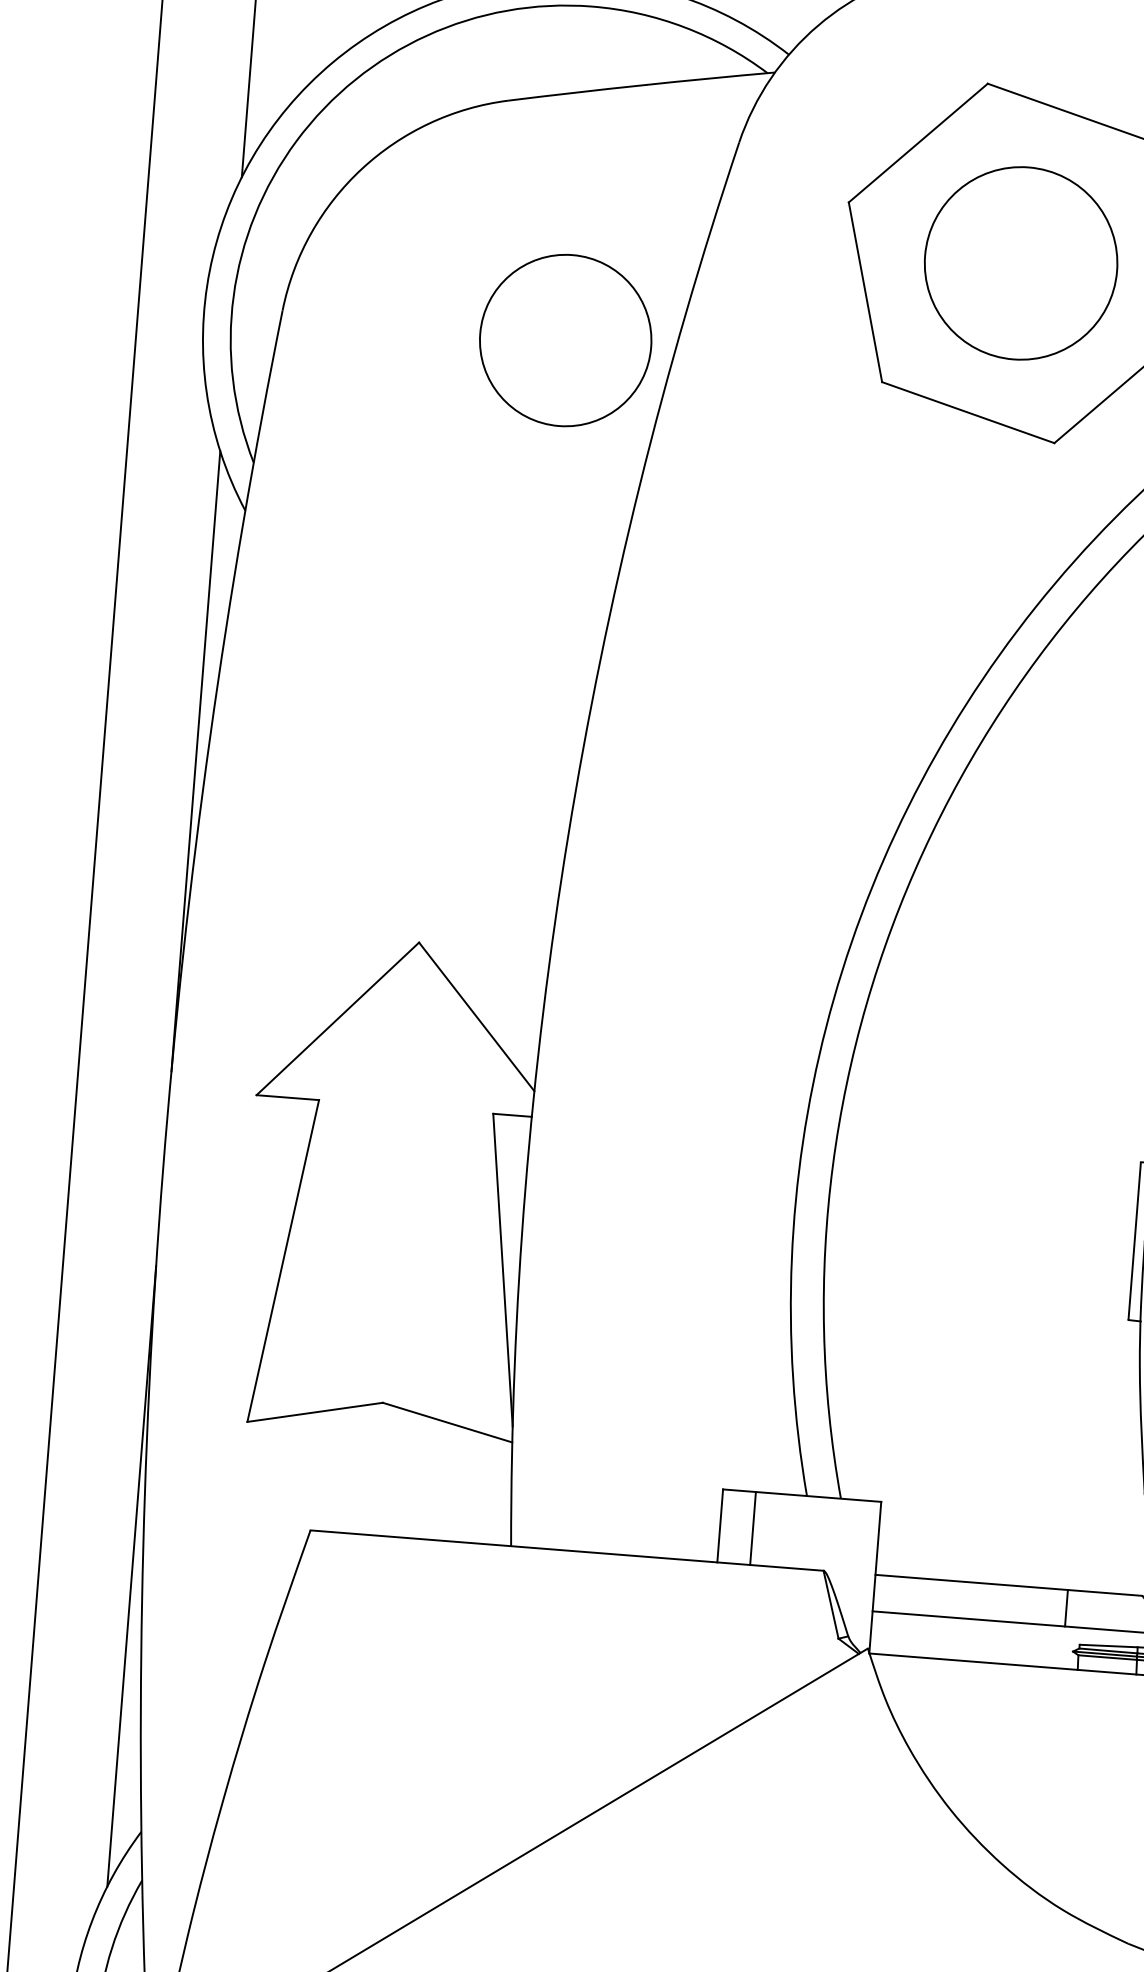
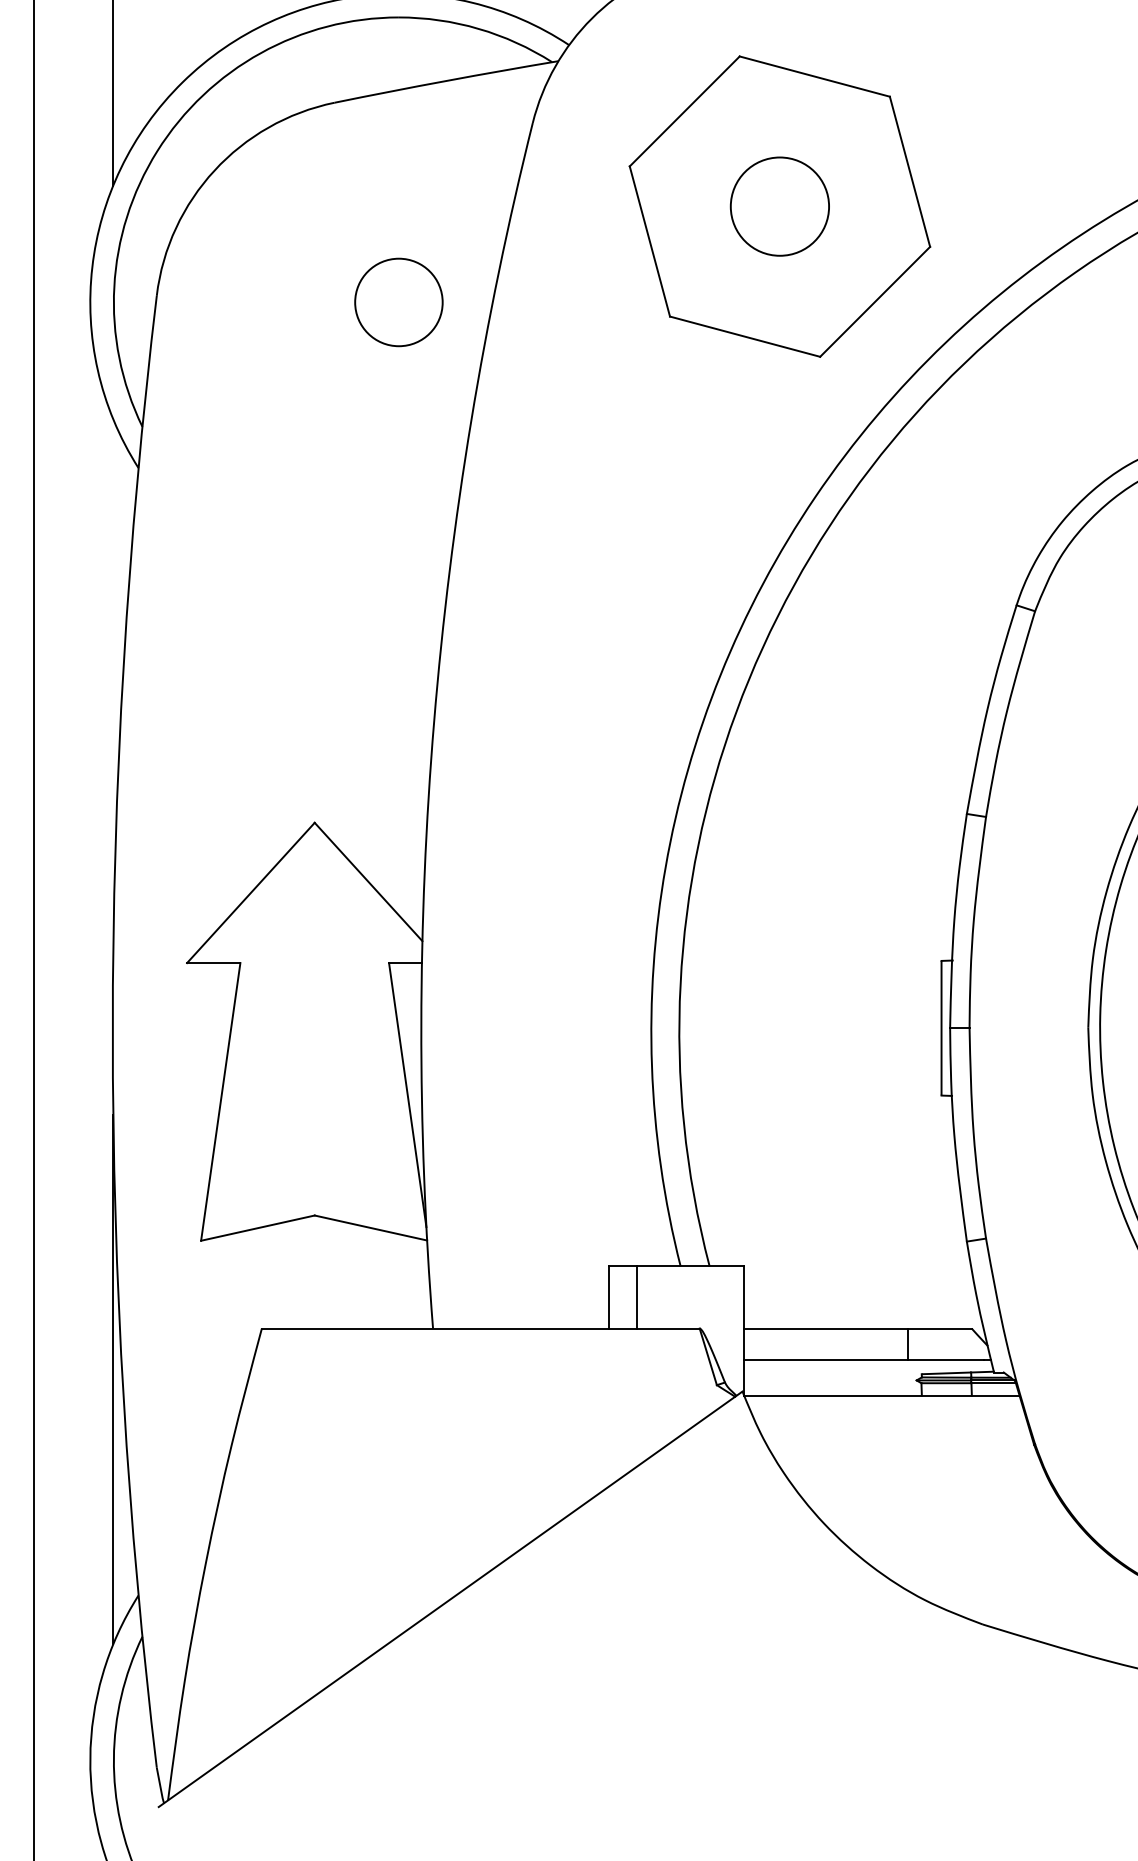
circle: (1020, 263) -> (779, 206), size x0.6
circle: (565, 340) -> (398, 302), size x0.6
line: (196, 760) -> (113, 683), removed

